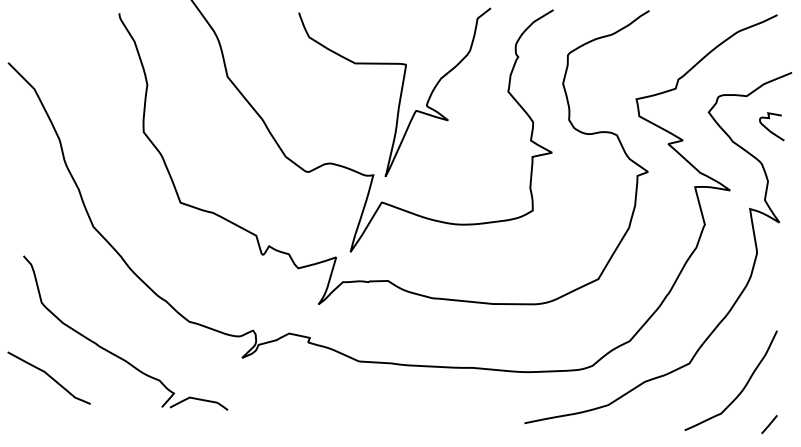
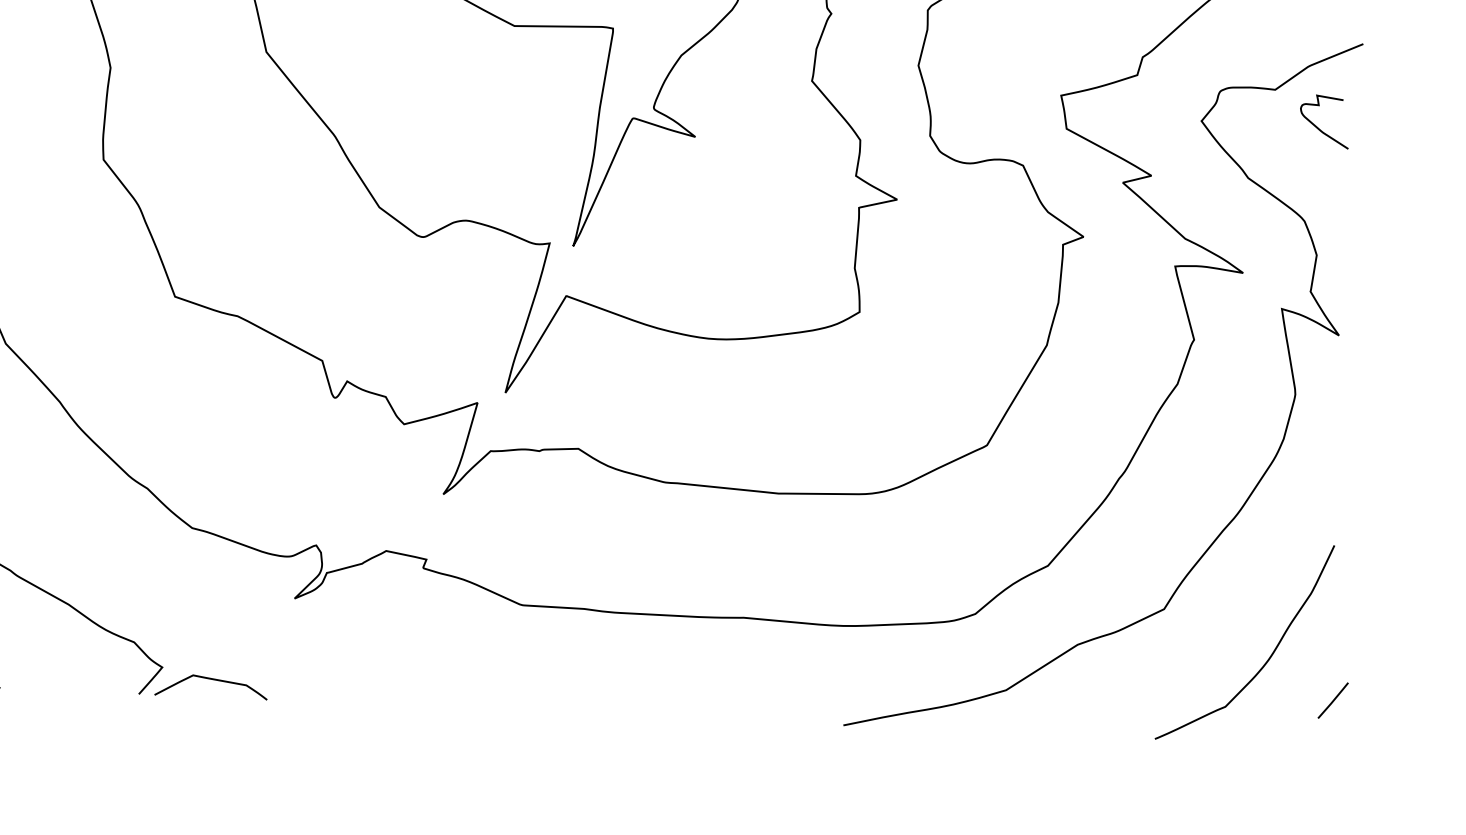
curve: (768, 128) -> (1317, 125), moved
line: (769, 424) -> (1333, 700), moved

